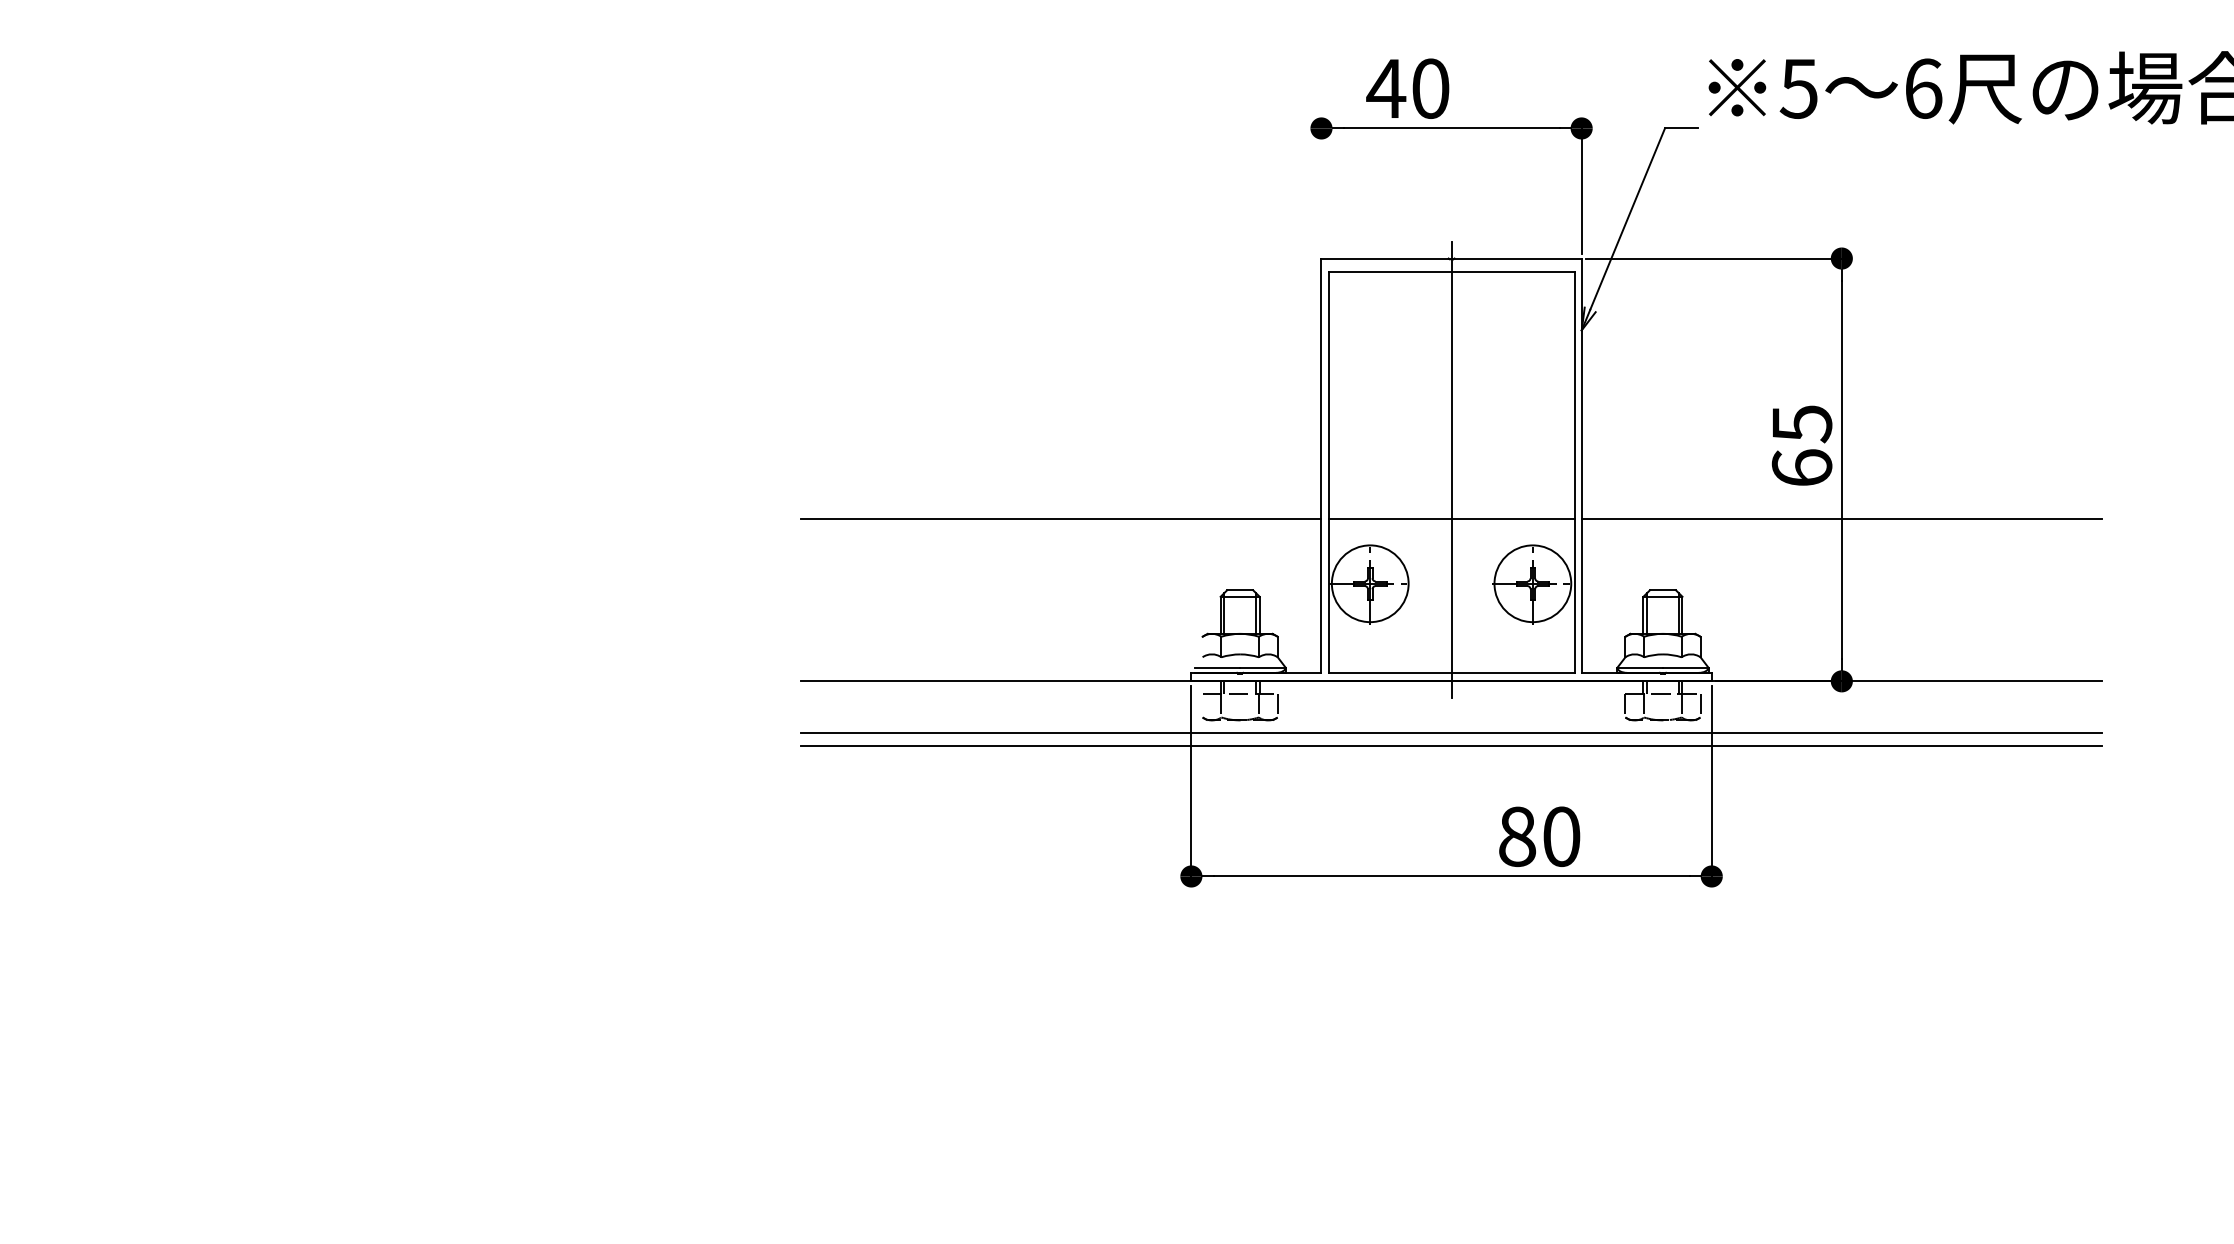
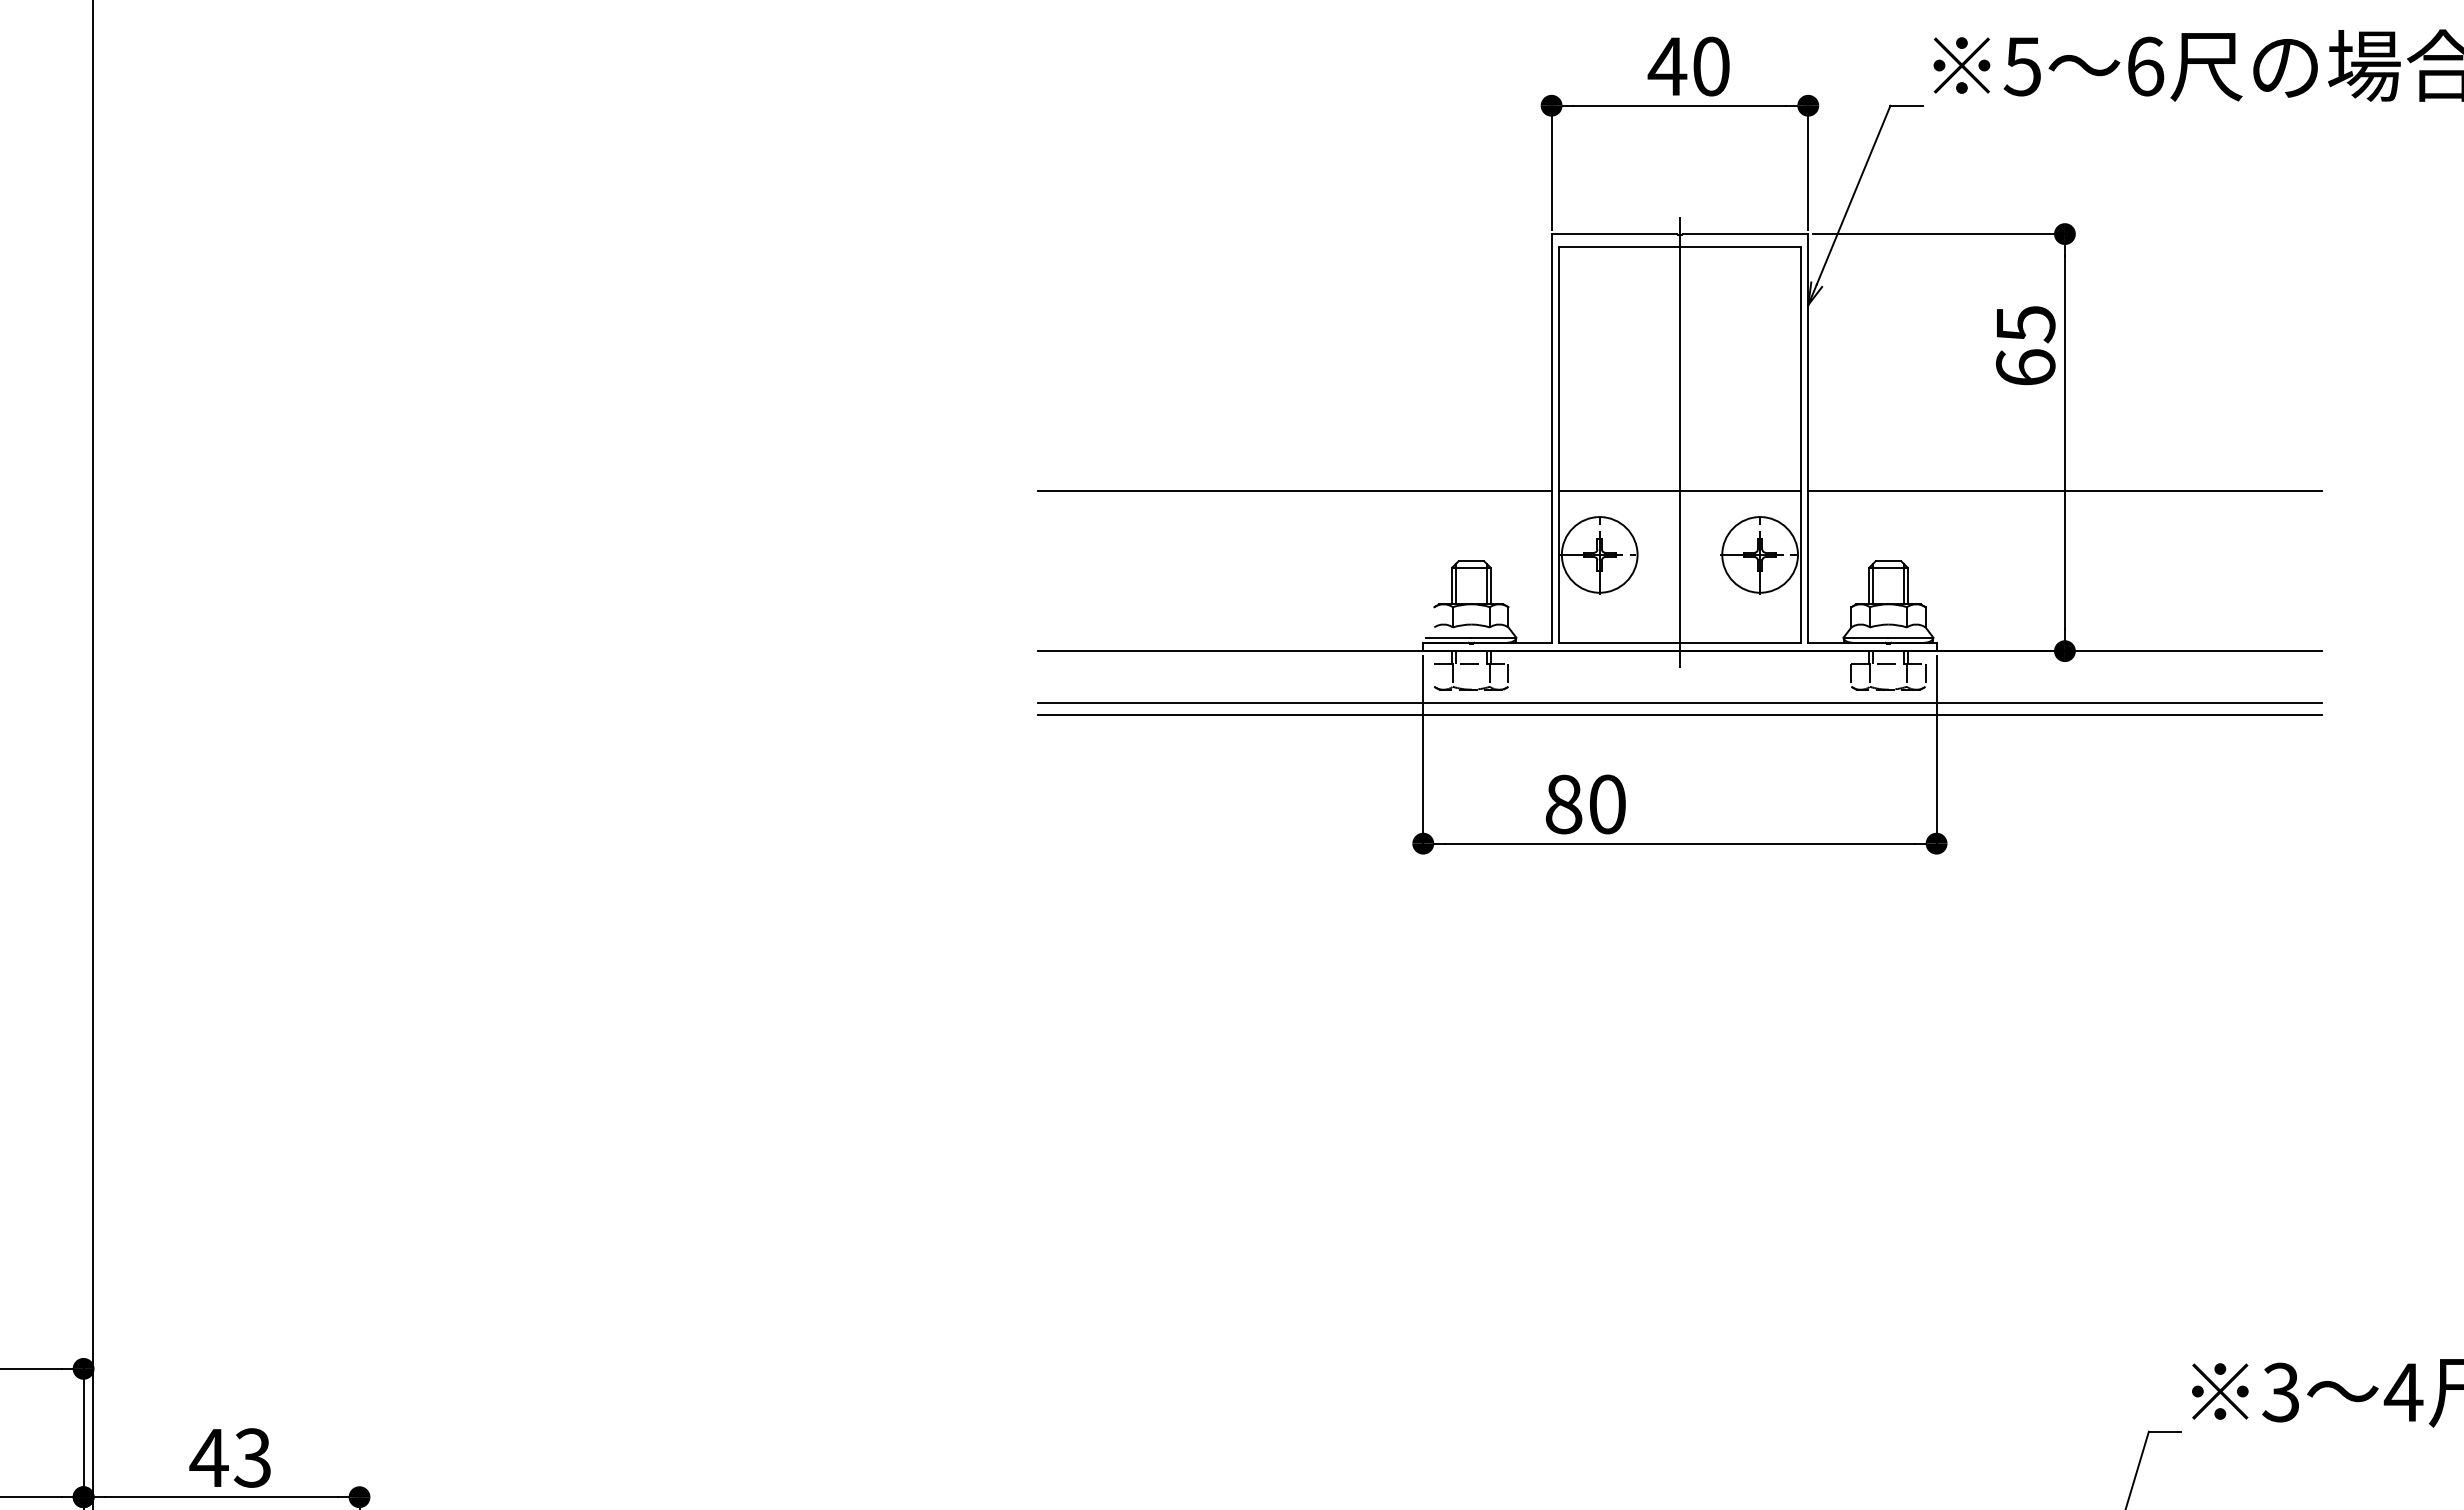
text: (1407, 88) -> (1688, 66), moved
line: (1321, 188) -> (1551, 164), added
text: (1801, 445) -> (2025, 345), moved
text: (1539, 836) -> (1585, 804), moved

